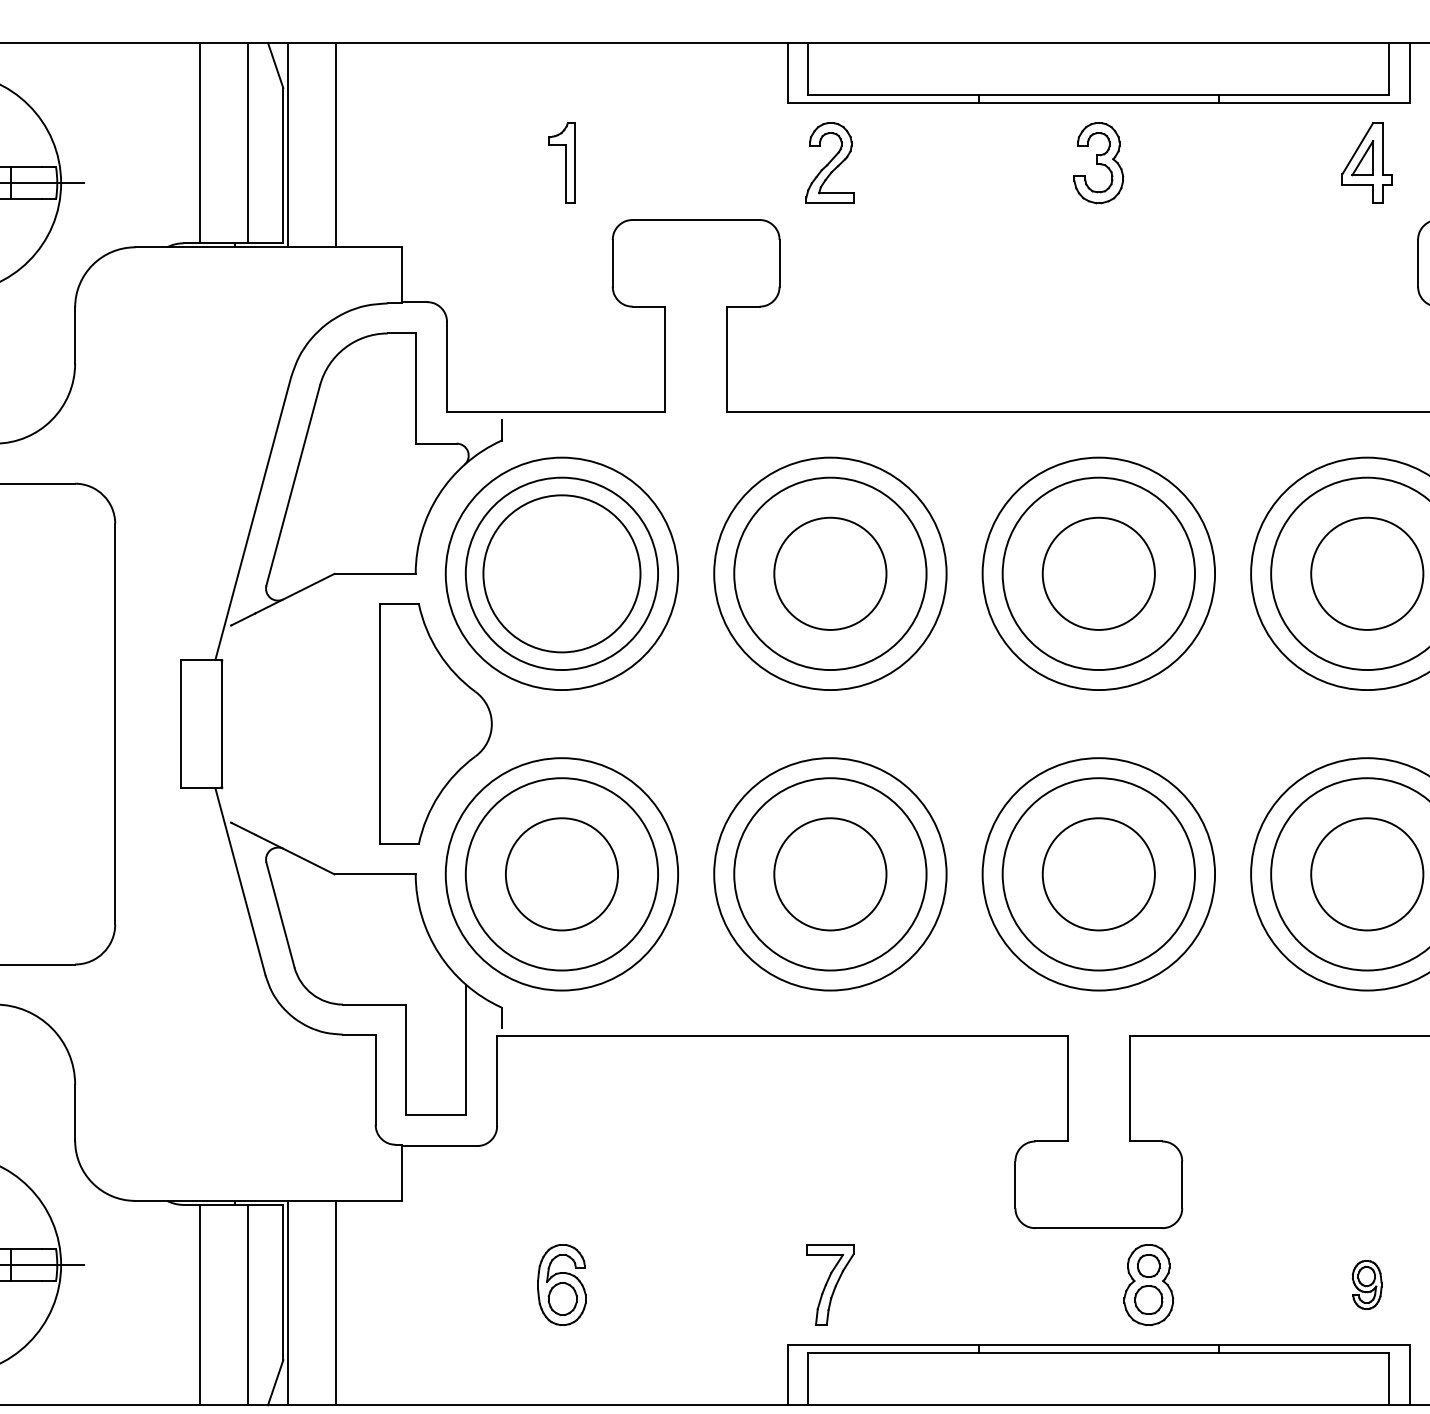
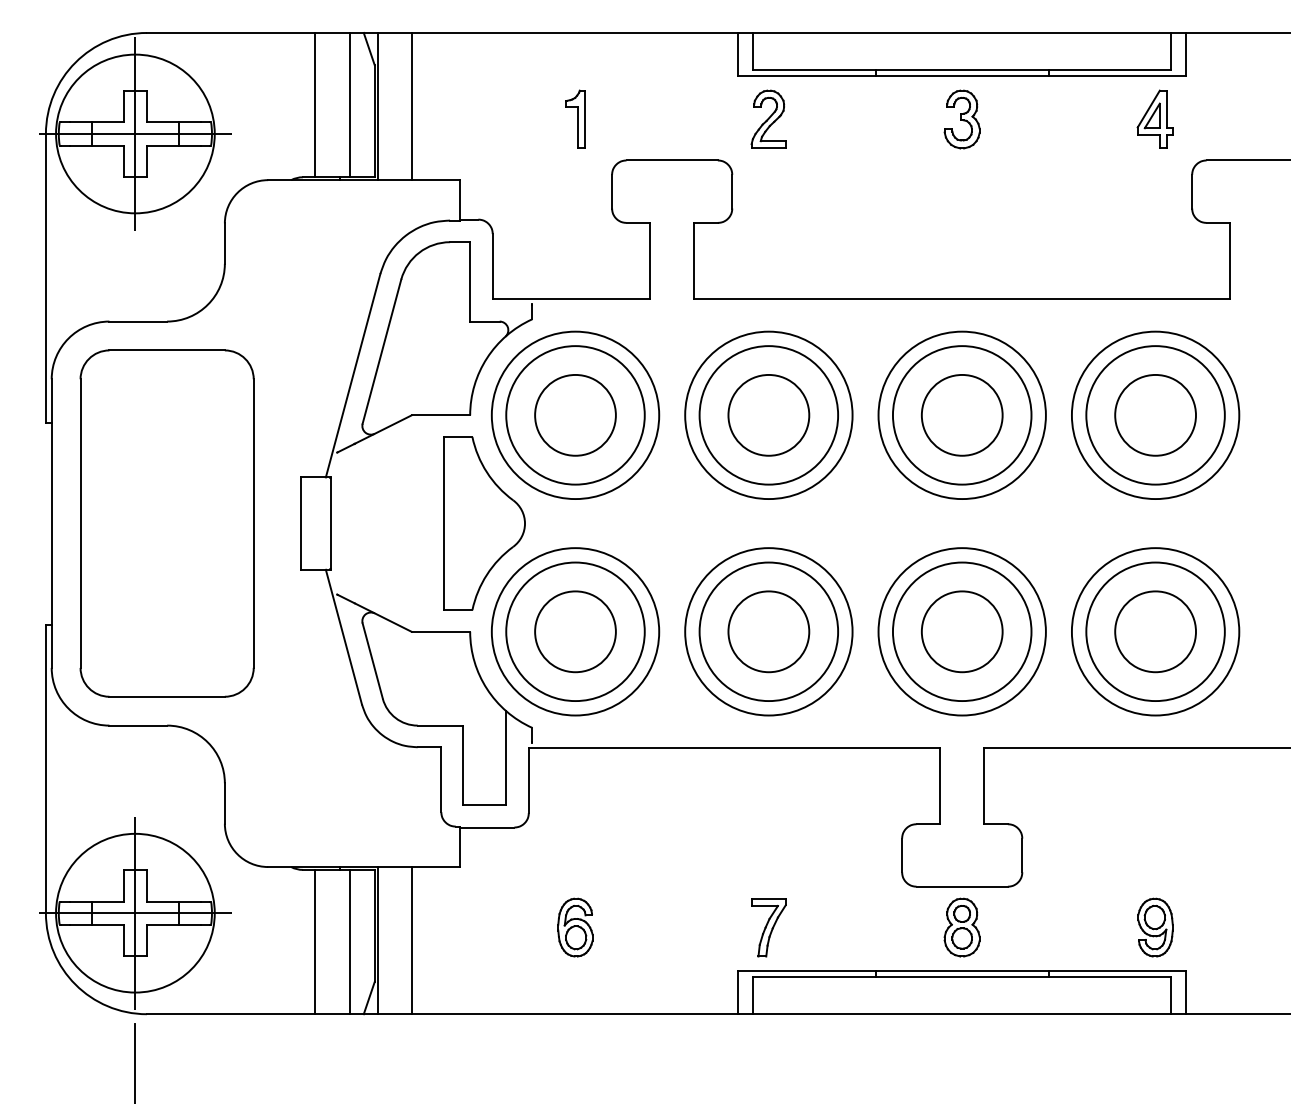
circle: (561, 572) -> (575, 414), size x0.71
part: (1147, 1284) -> (961, 927), moved
part: (1367, 1284) -> (1155, 927), size x1.67

